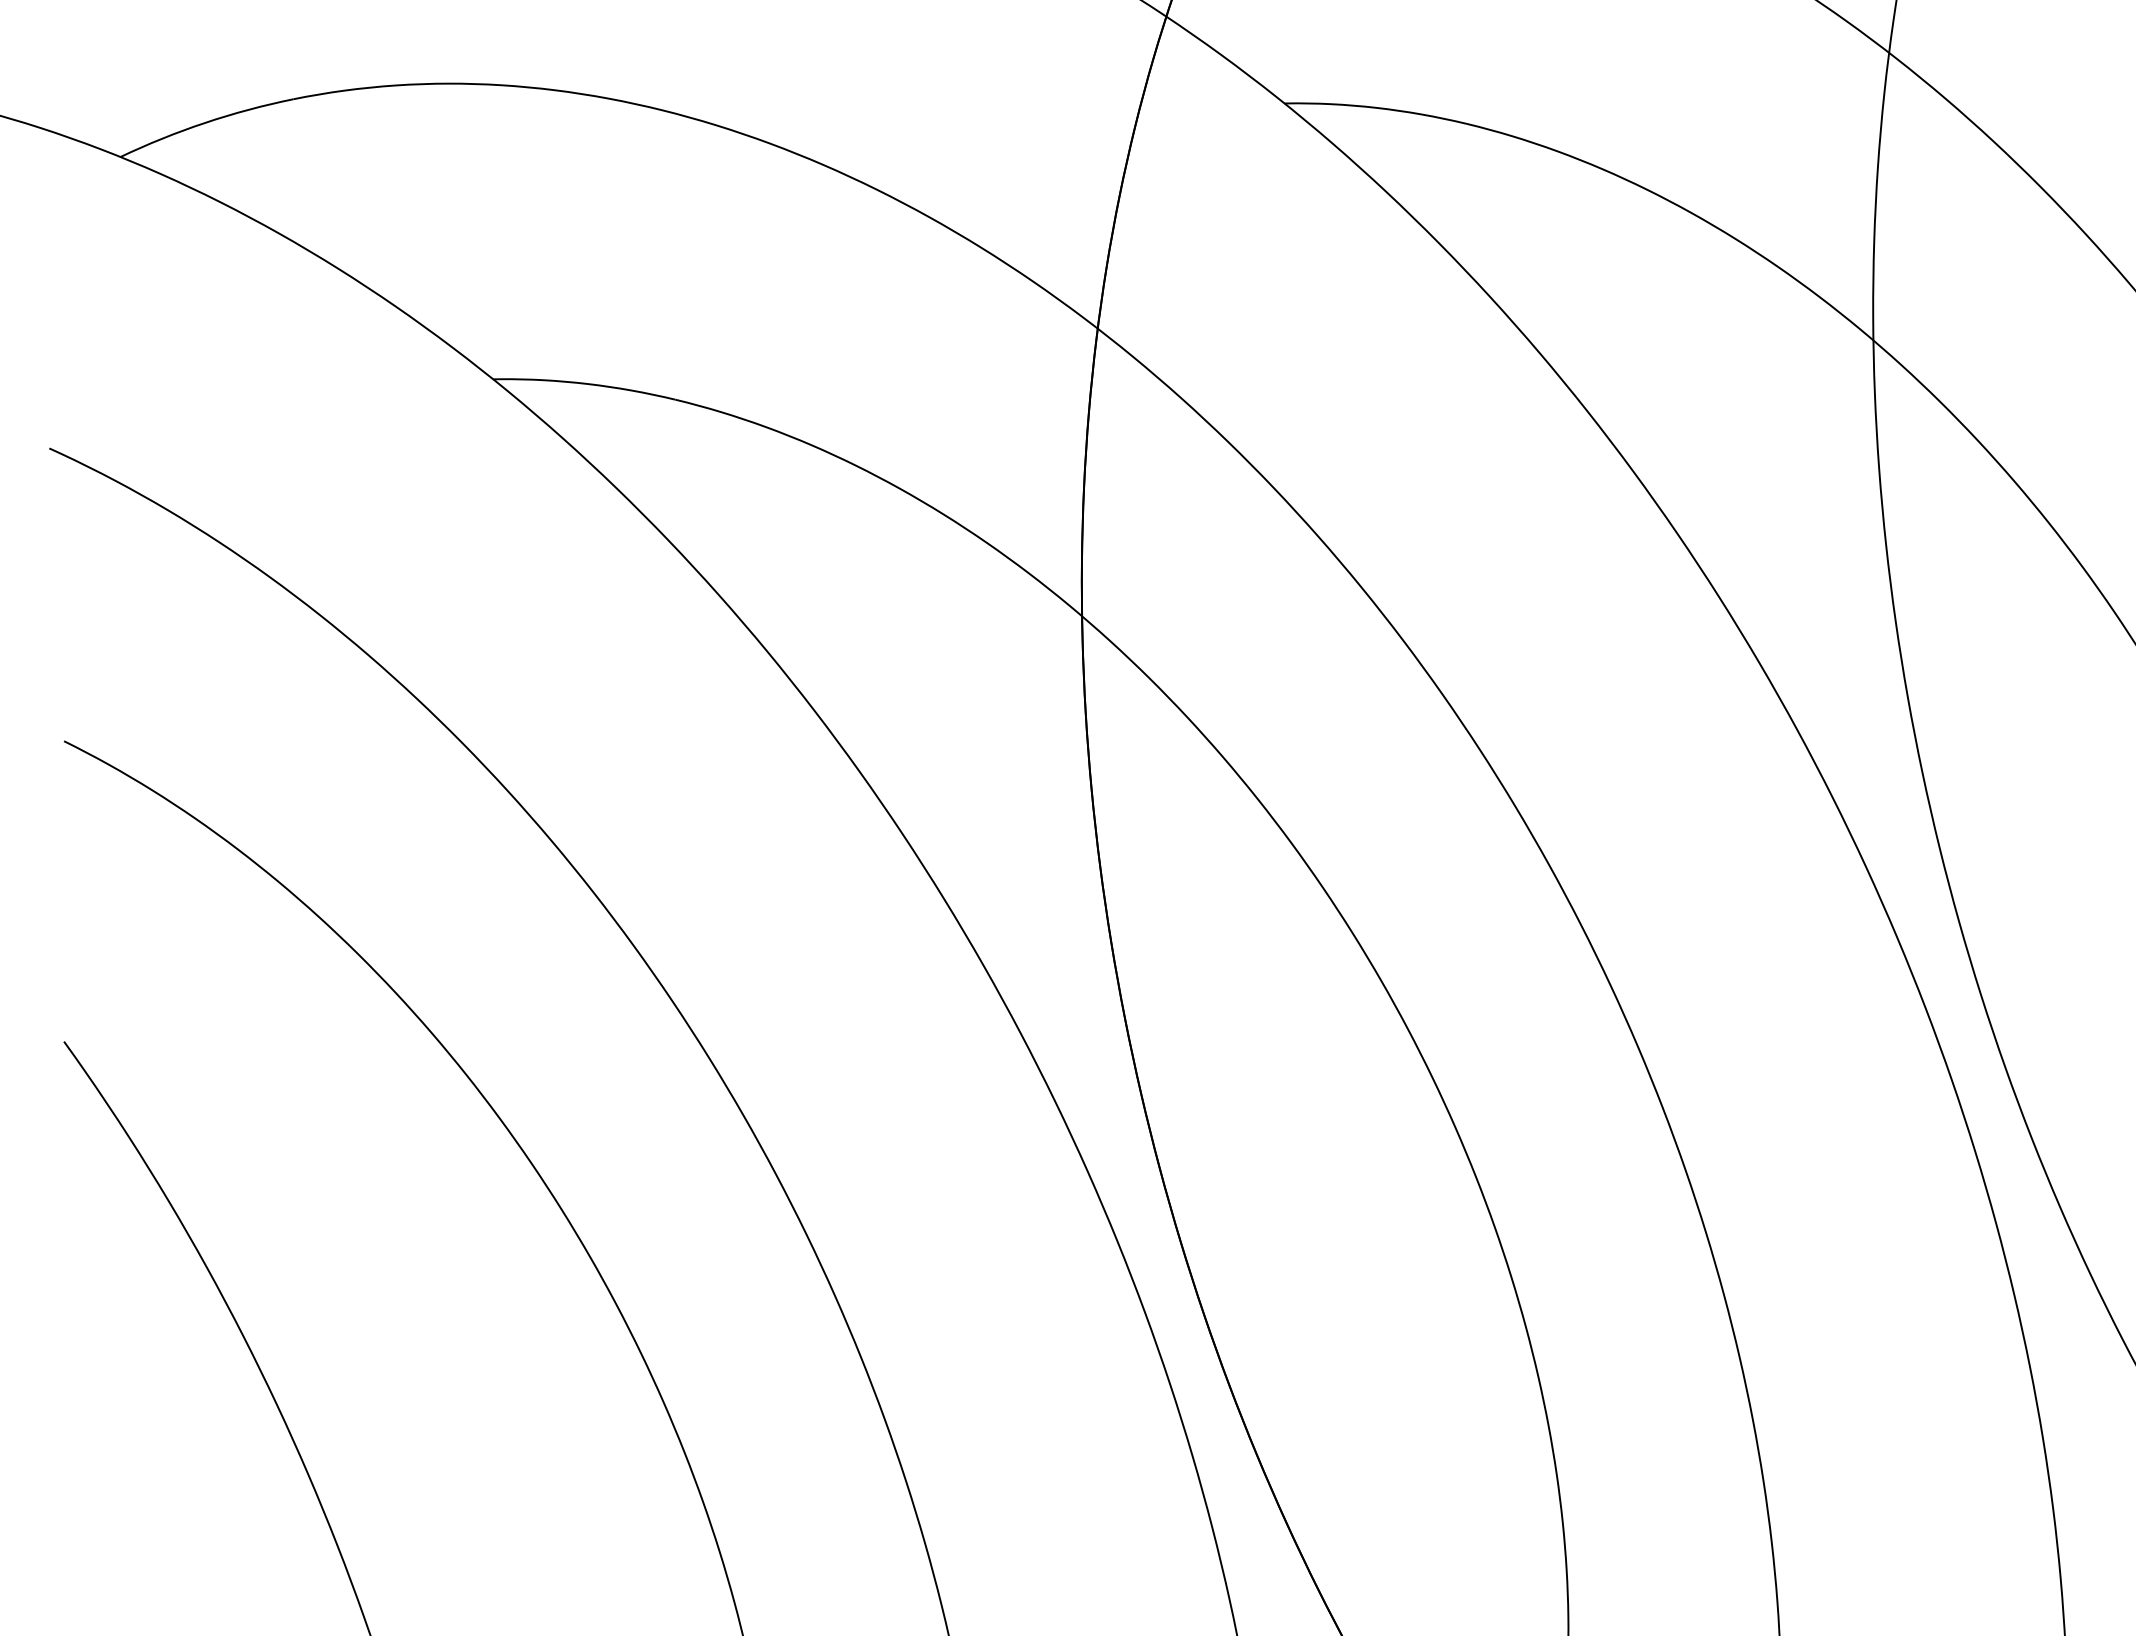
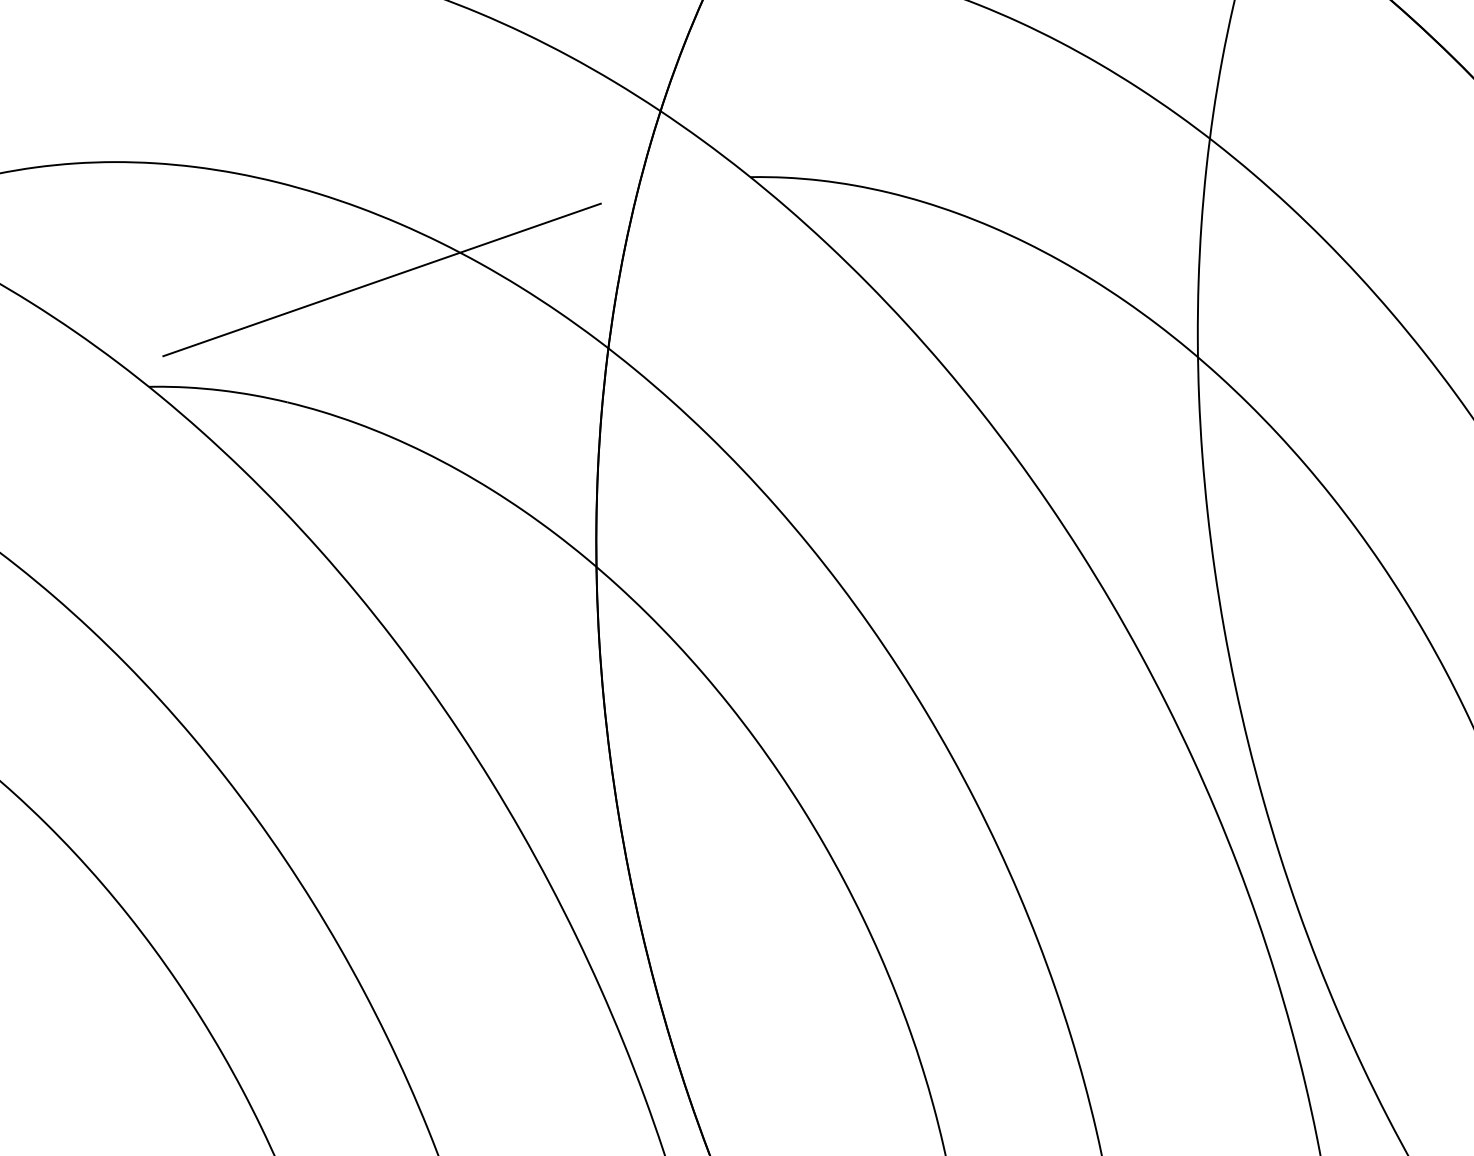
line: (799, 238) -> (381, 279), added

